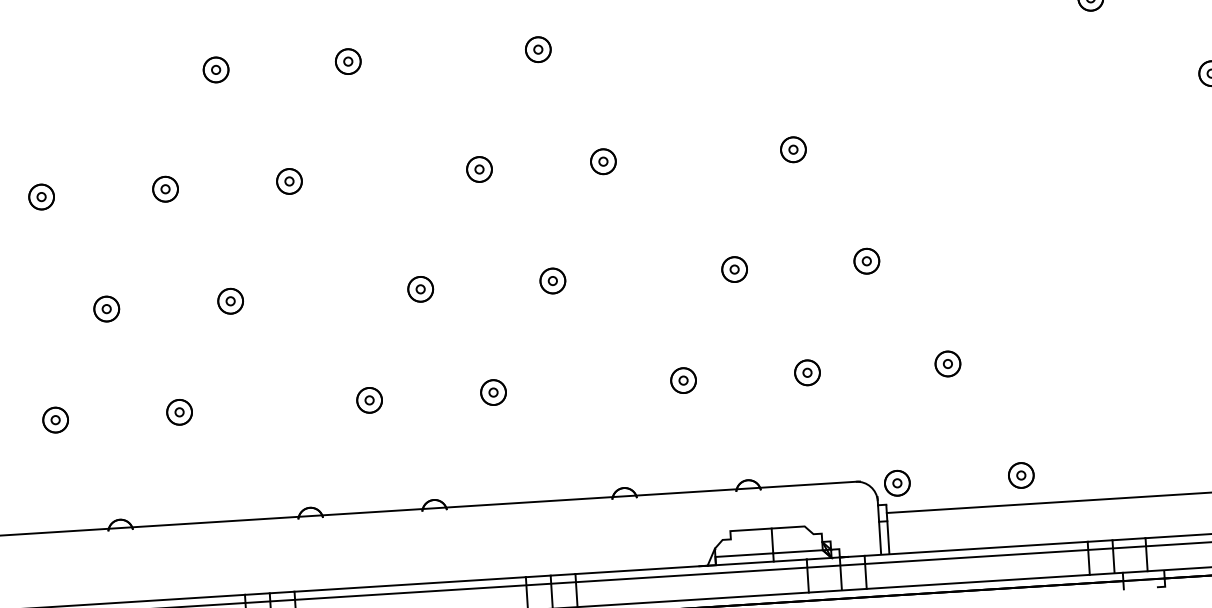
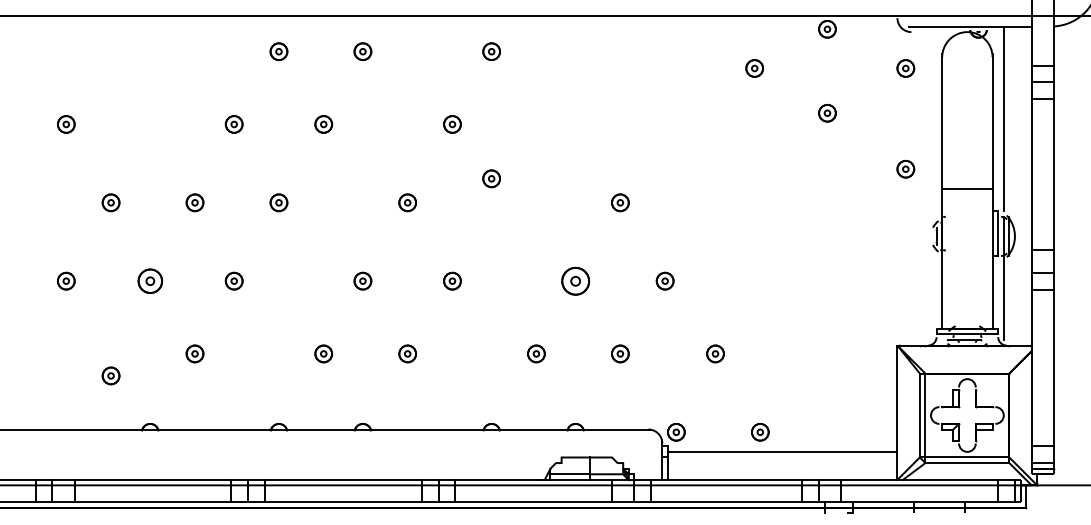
part: (603, 161) -> (491, 178), moved
part: (734, 268) -> (575, 280), size x1.6
part: (105, 308) -> (149, 280), size x1.4
part: (54, 419) -> (110, 375), moved

